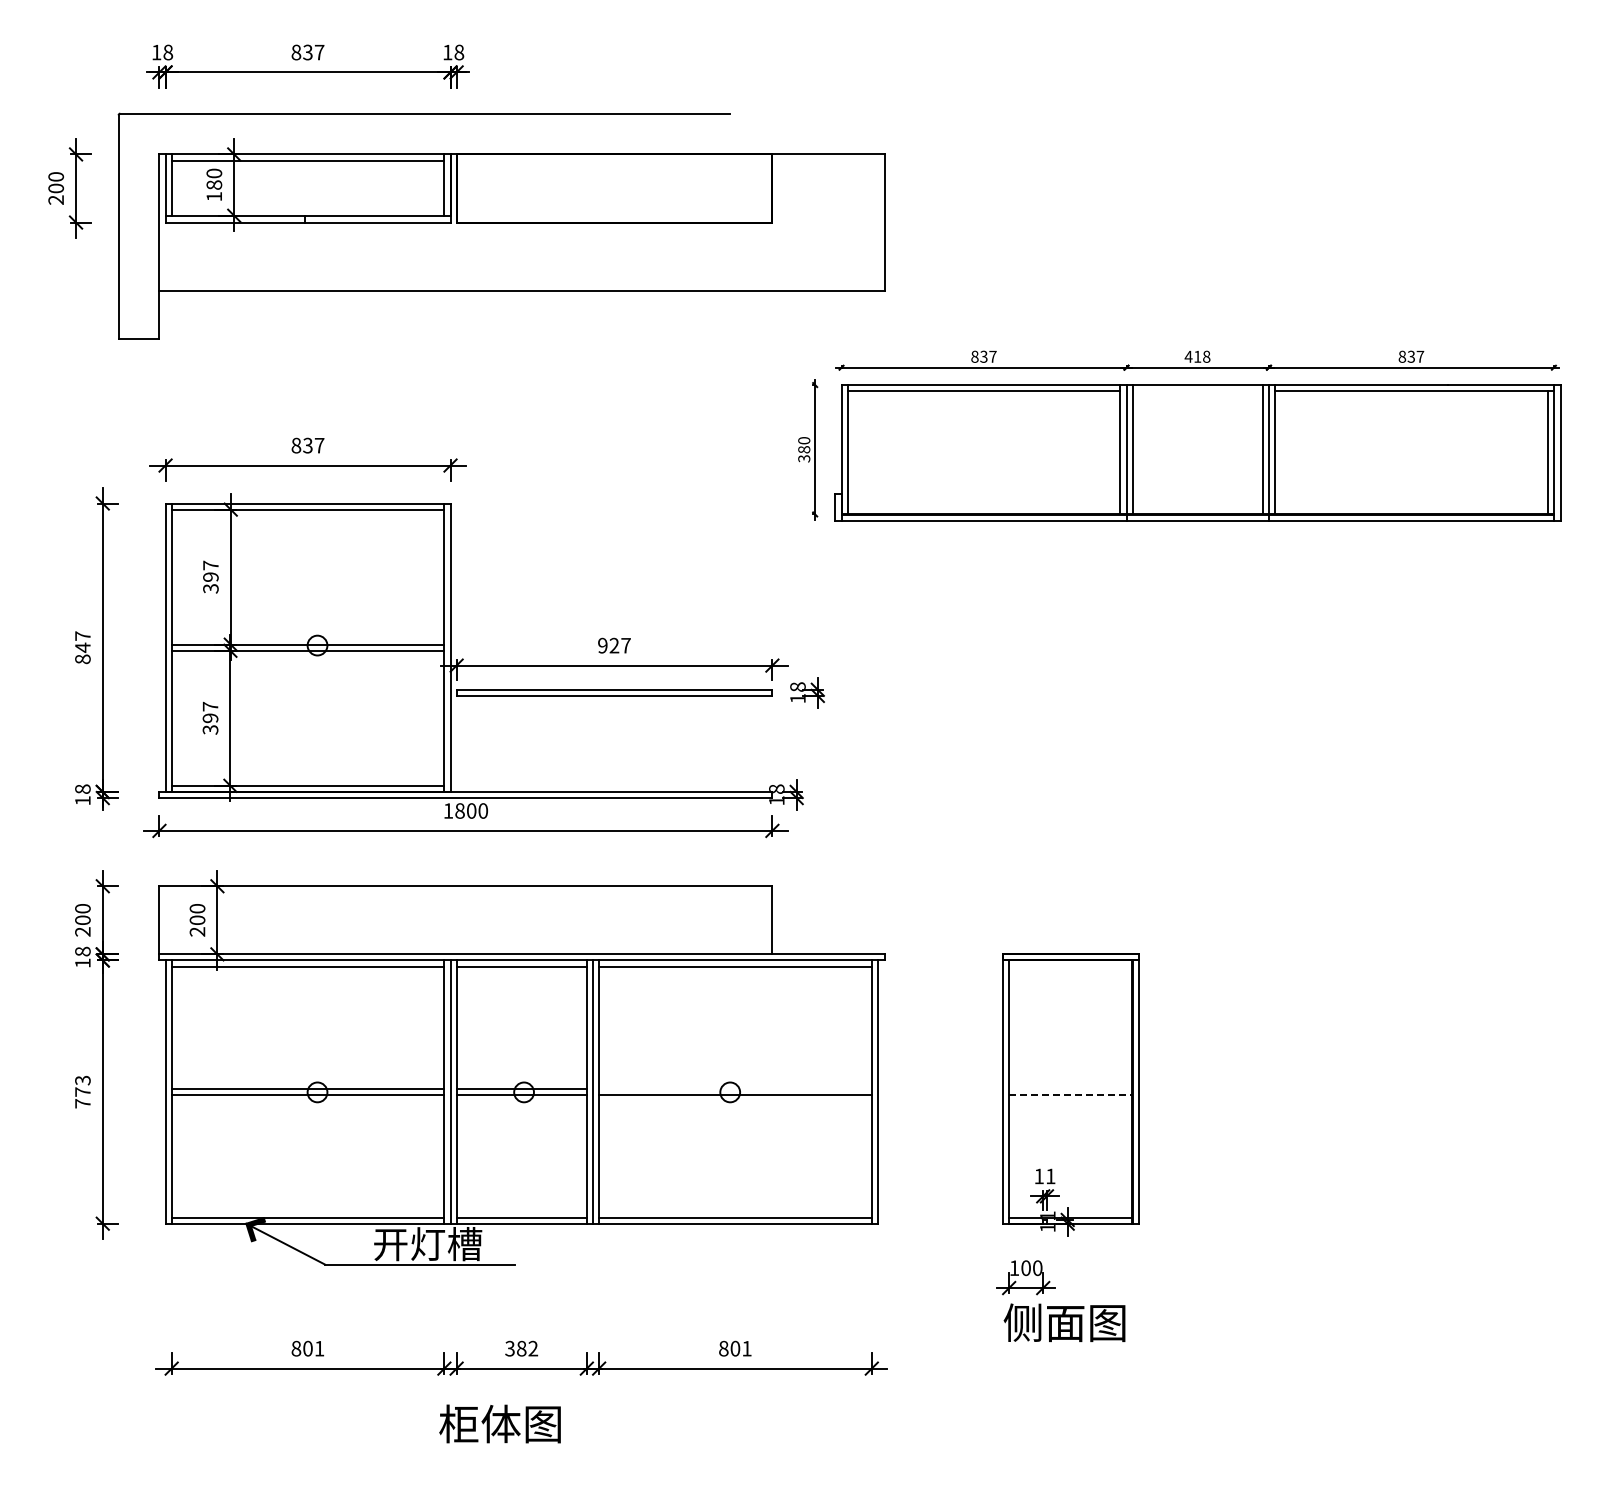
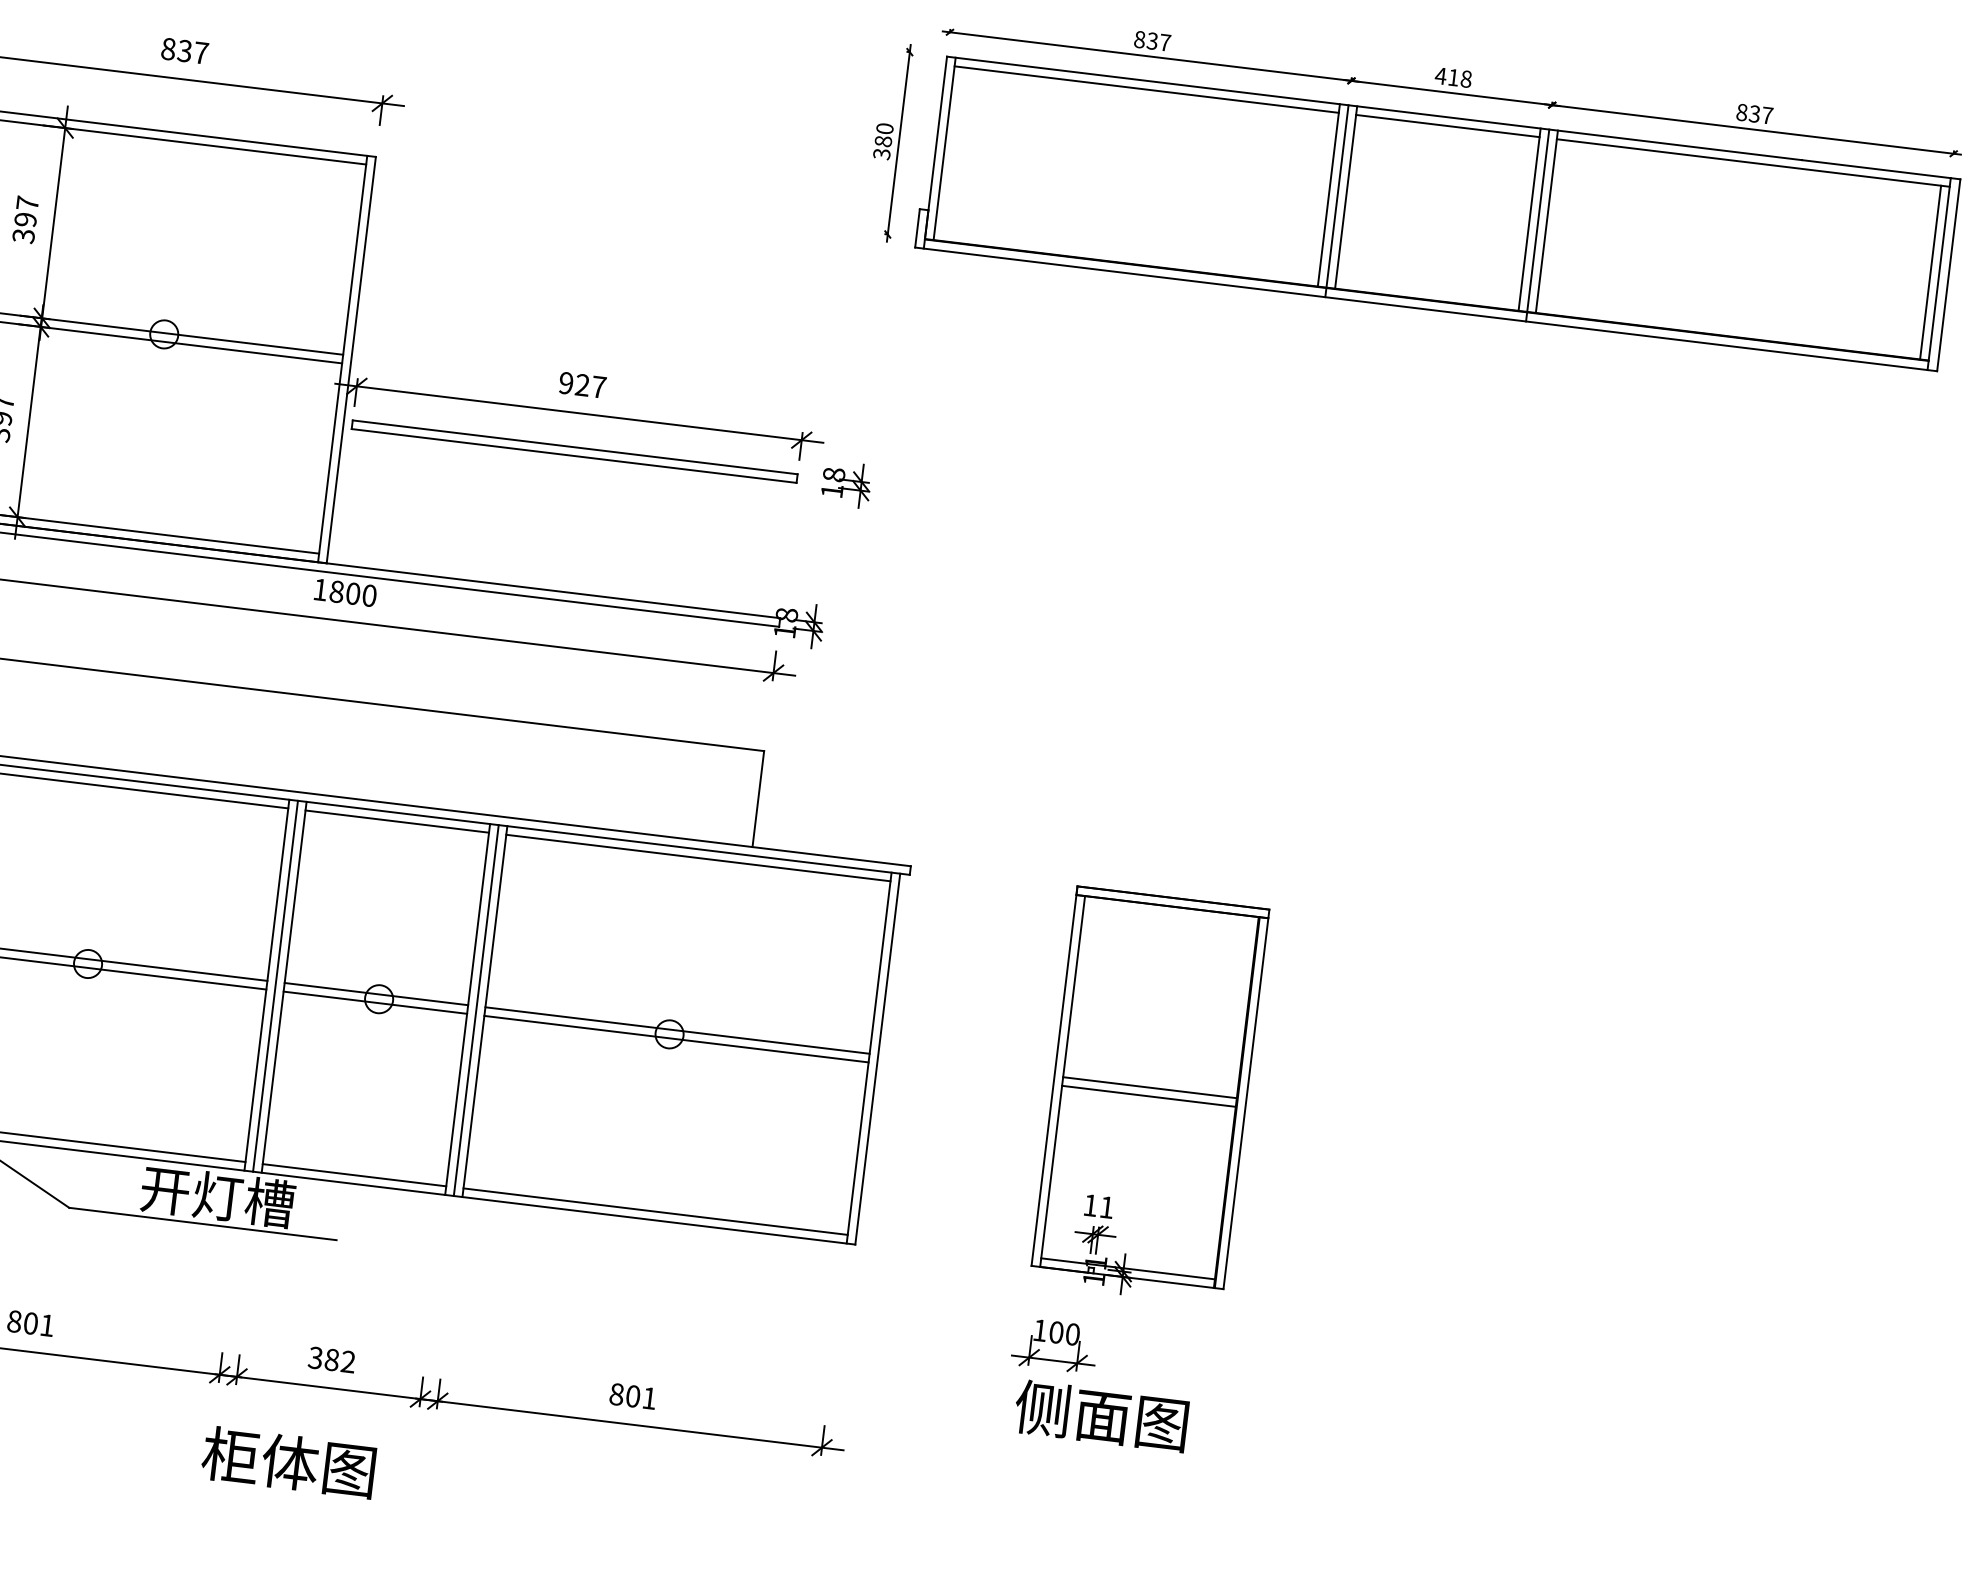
line: (1197, 391) -> (1447, 126), added
line: (735, 1089) -> (677, 1031), added
line: (1070, 1089) -> (1149, 1088), added
line: (1070, 1095) -> (1148, 1096), dashed -> solid

